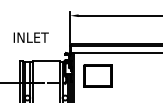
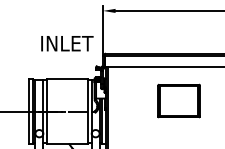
text: (30, 37) -> (66, 43), moved
part: (97, 75) -> (178, 100), moved

